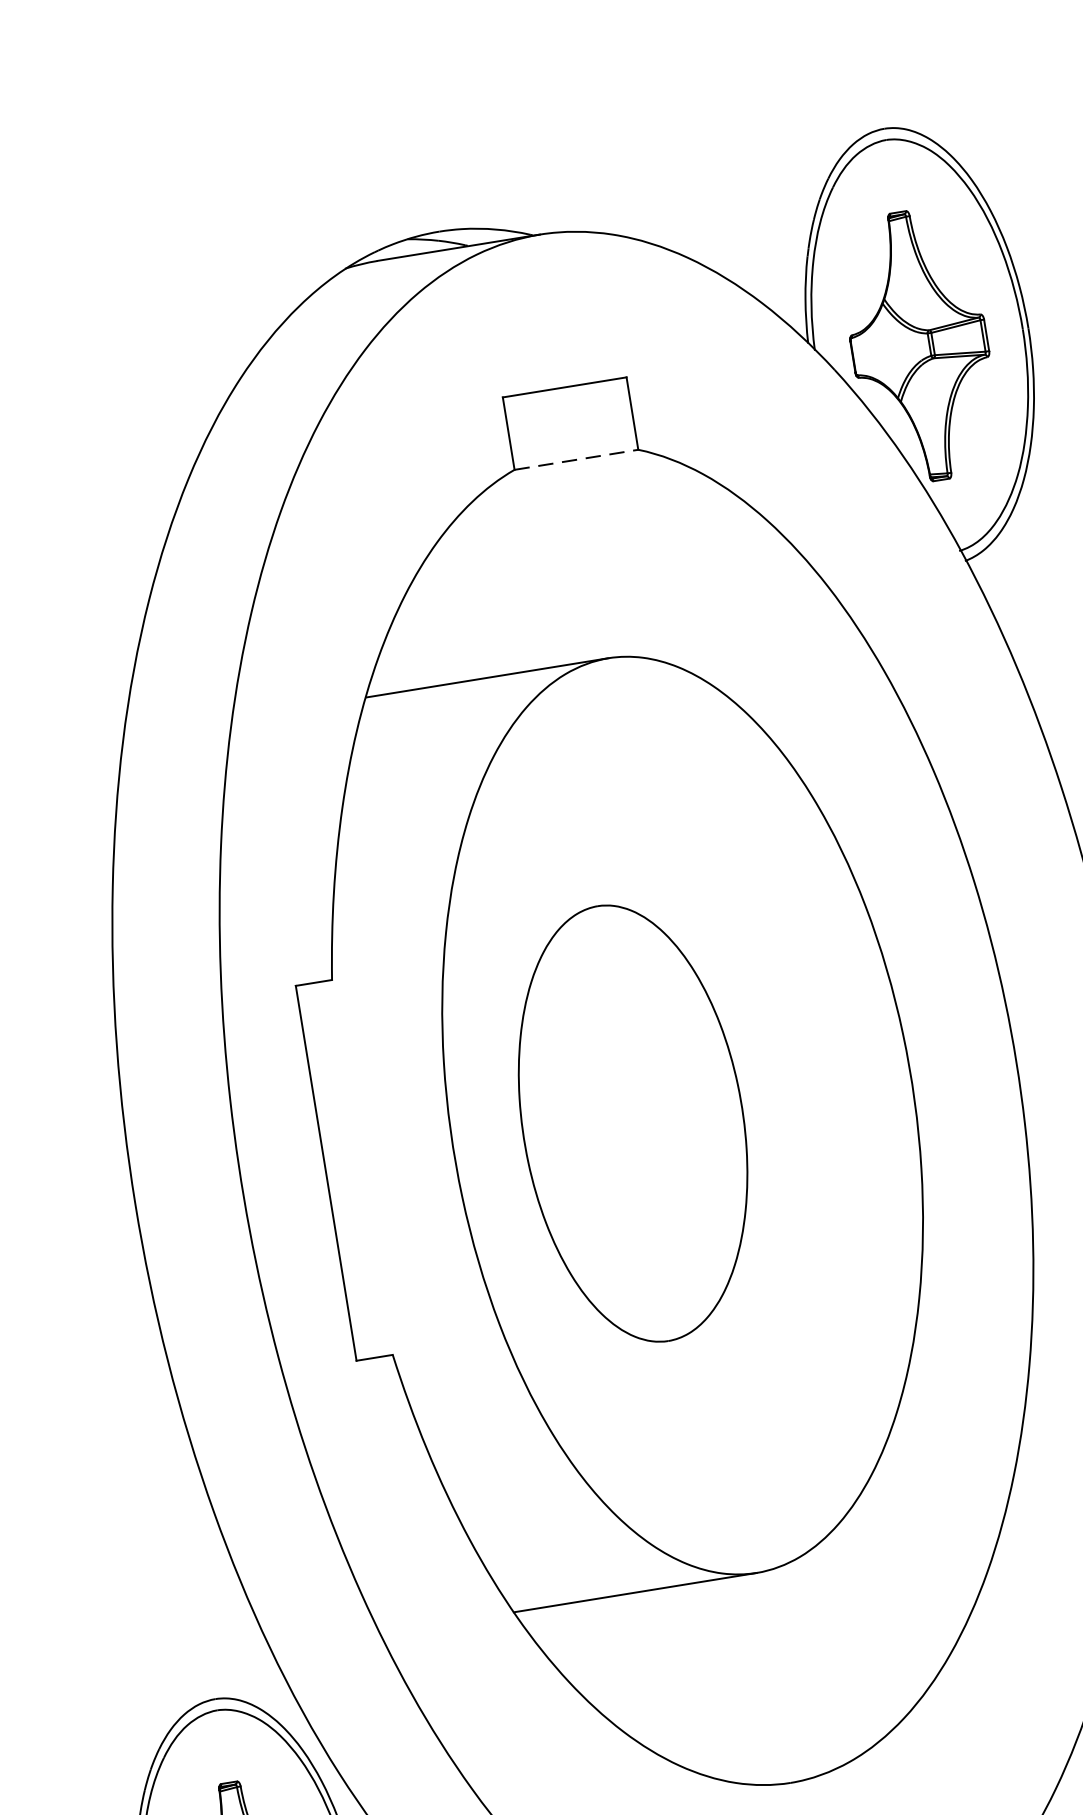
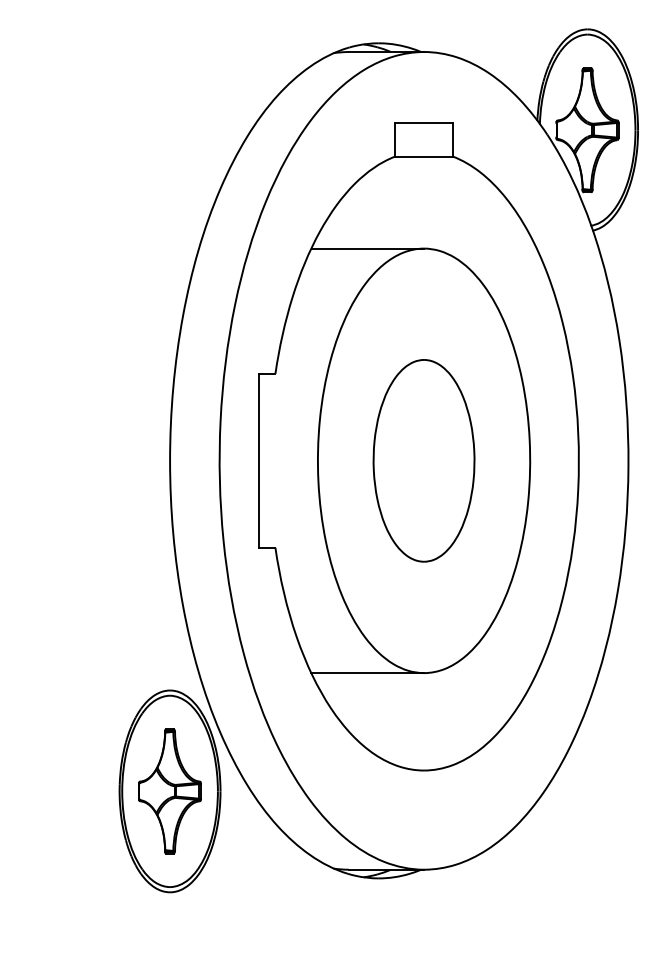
line: (577, 459) -> (424, 156), dashed -> solid
part: (631, 1123) -> (423, 460), moved

